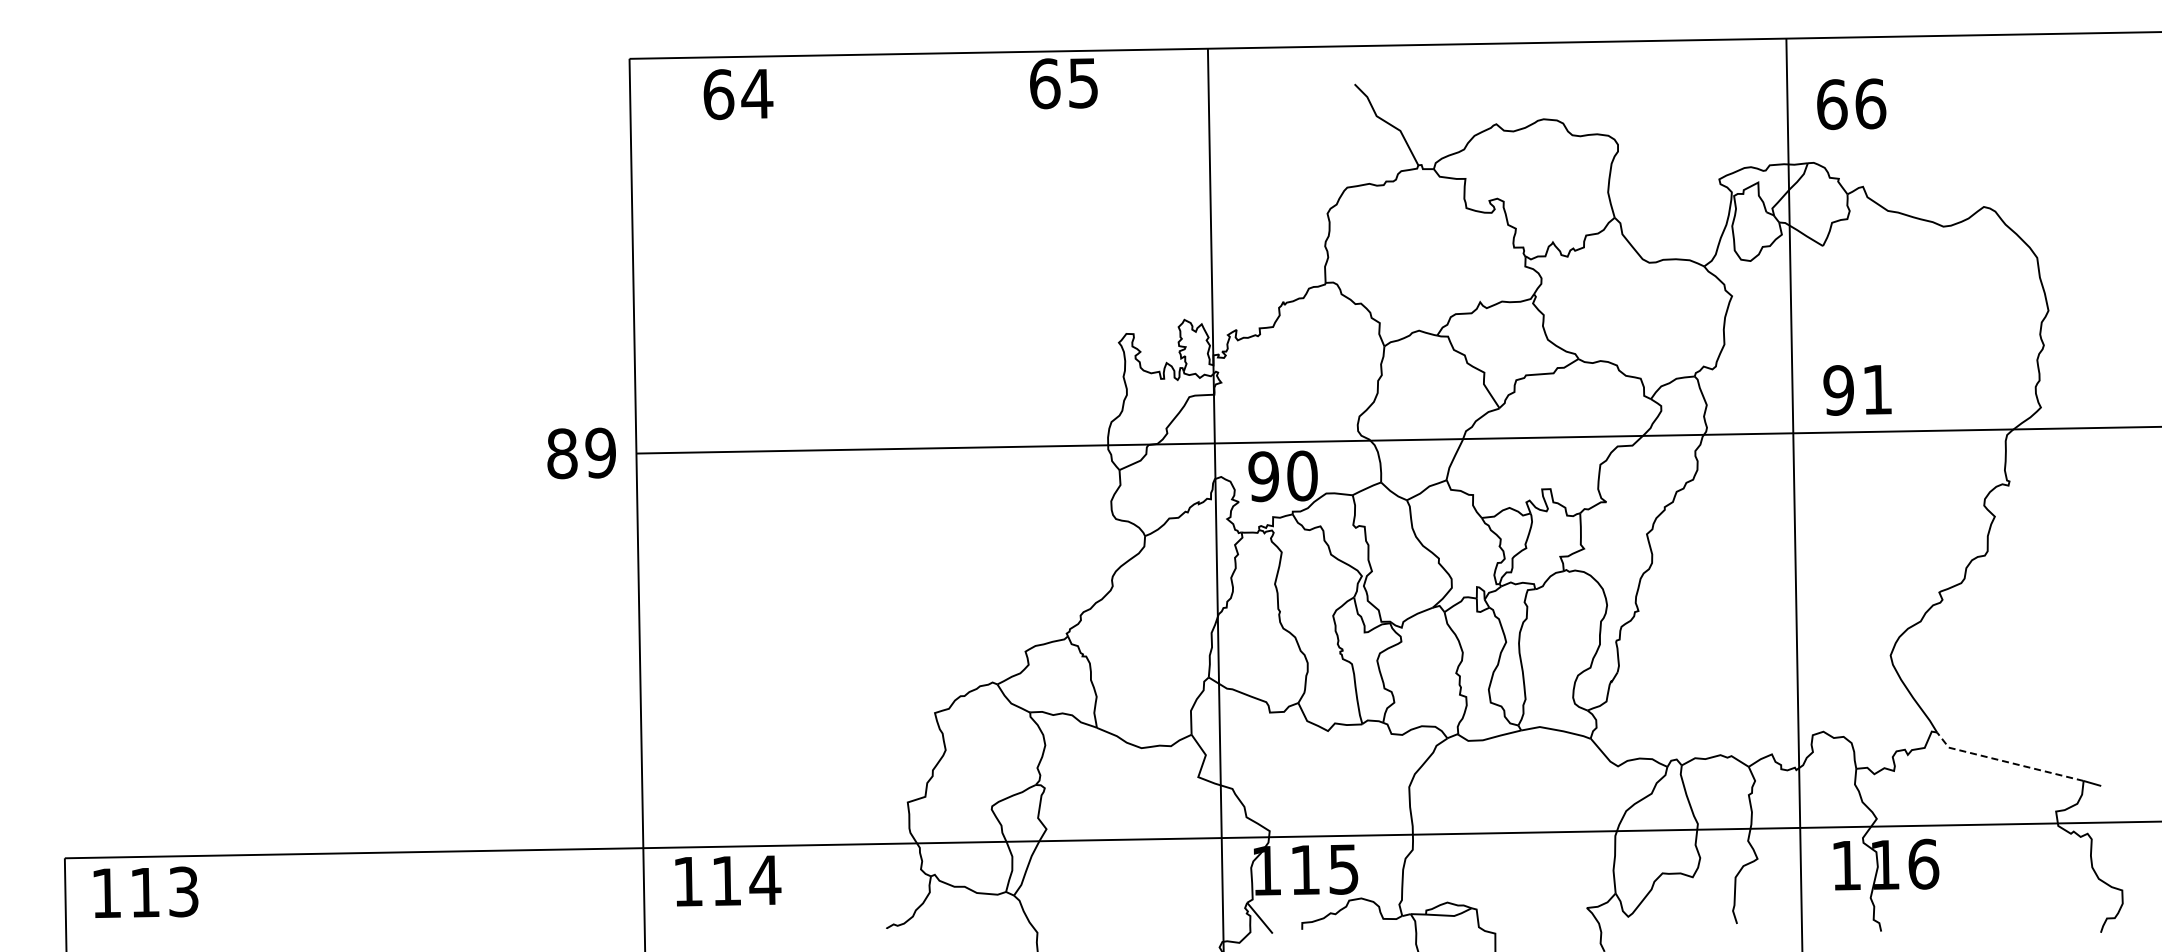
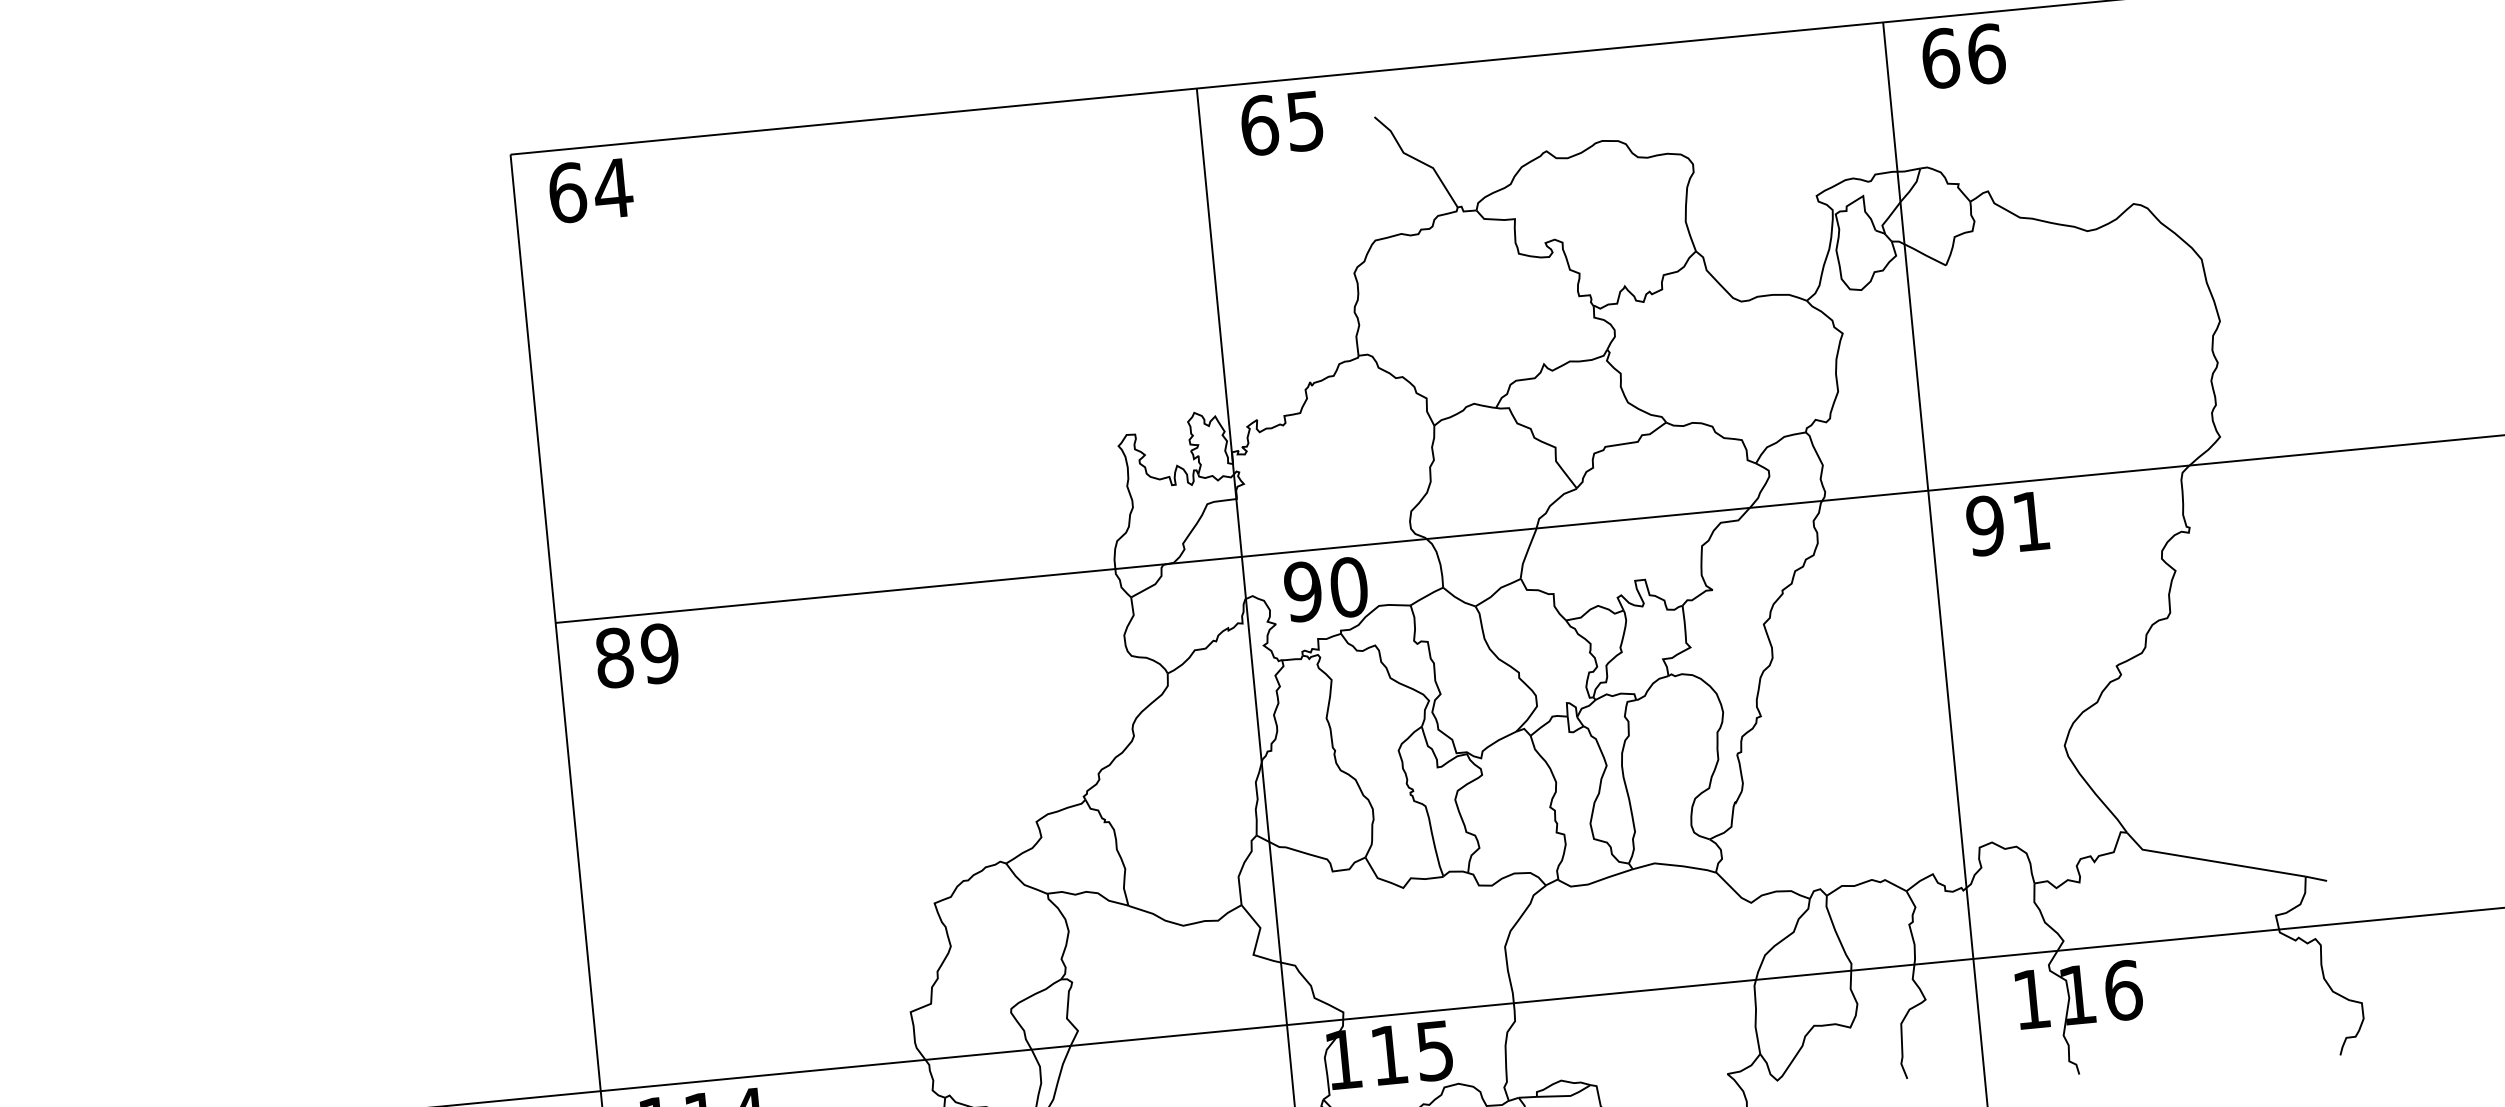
text: (1063, 83) -> (1281, 123), moved
text: (738, 94) -> (591, 190), moved
text: (1851, 103) -> (1963, 55), moved
text: (1857, 390) -> (2007, 524), moved
text: (581, 453) -> (637, 655), moved
line: (2006, 761) -> (2212, 860), dashed -> solid

